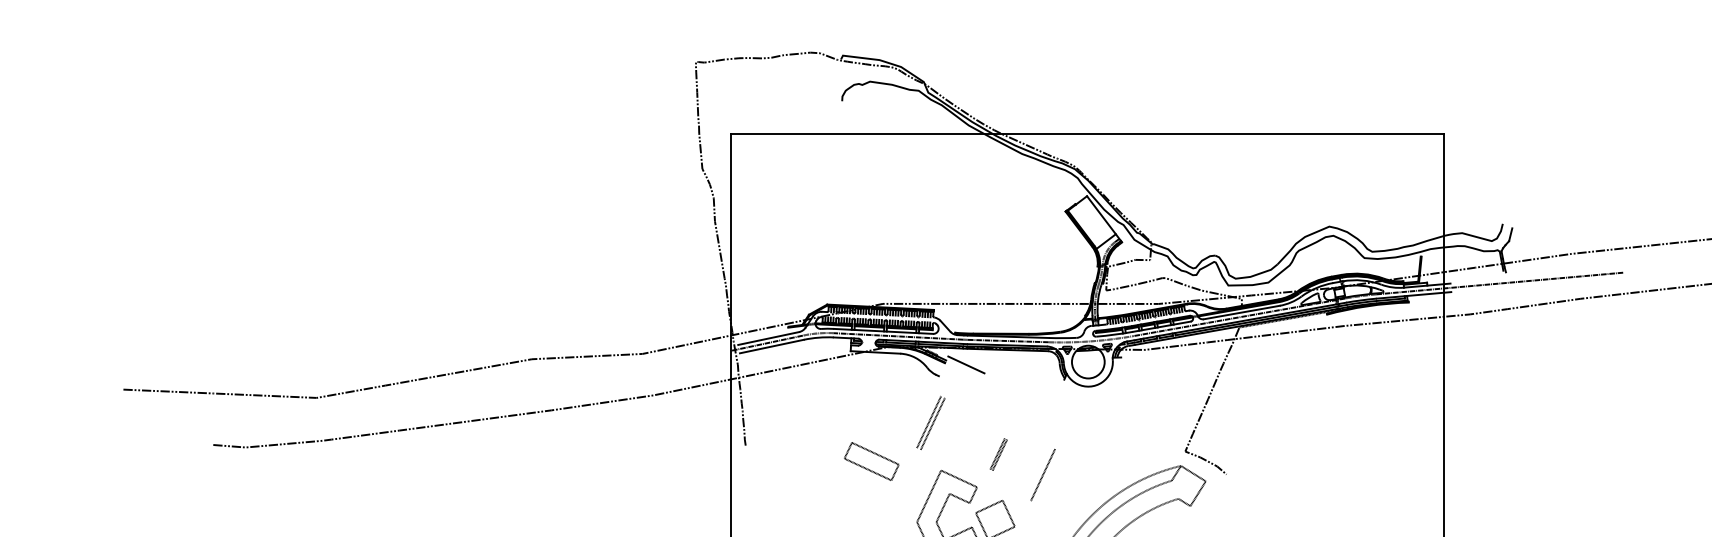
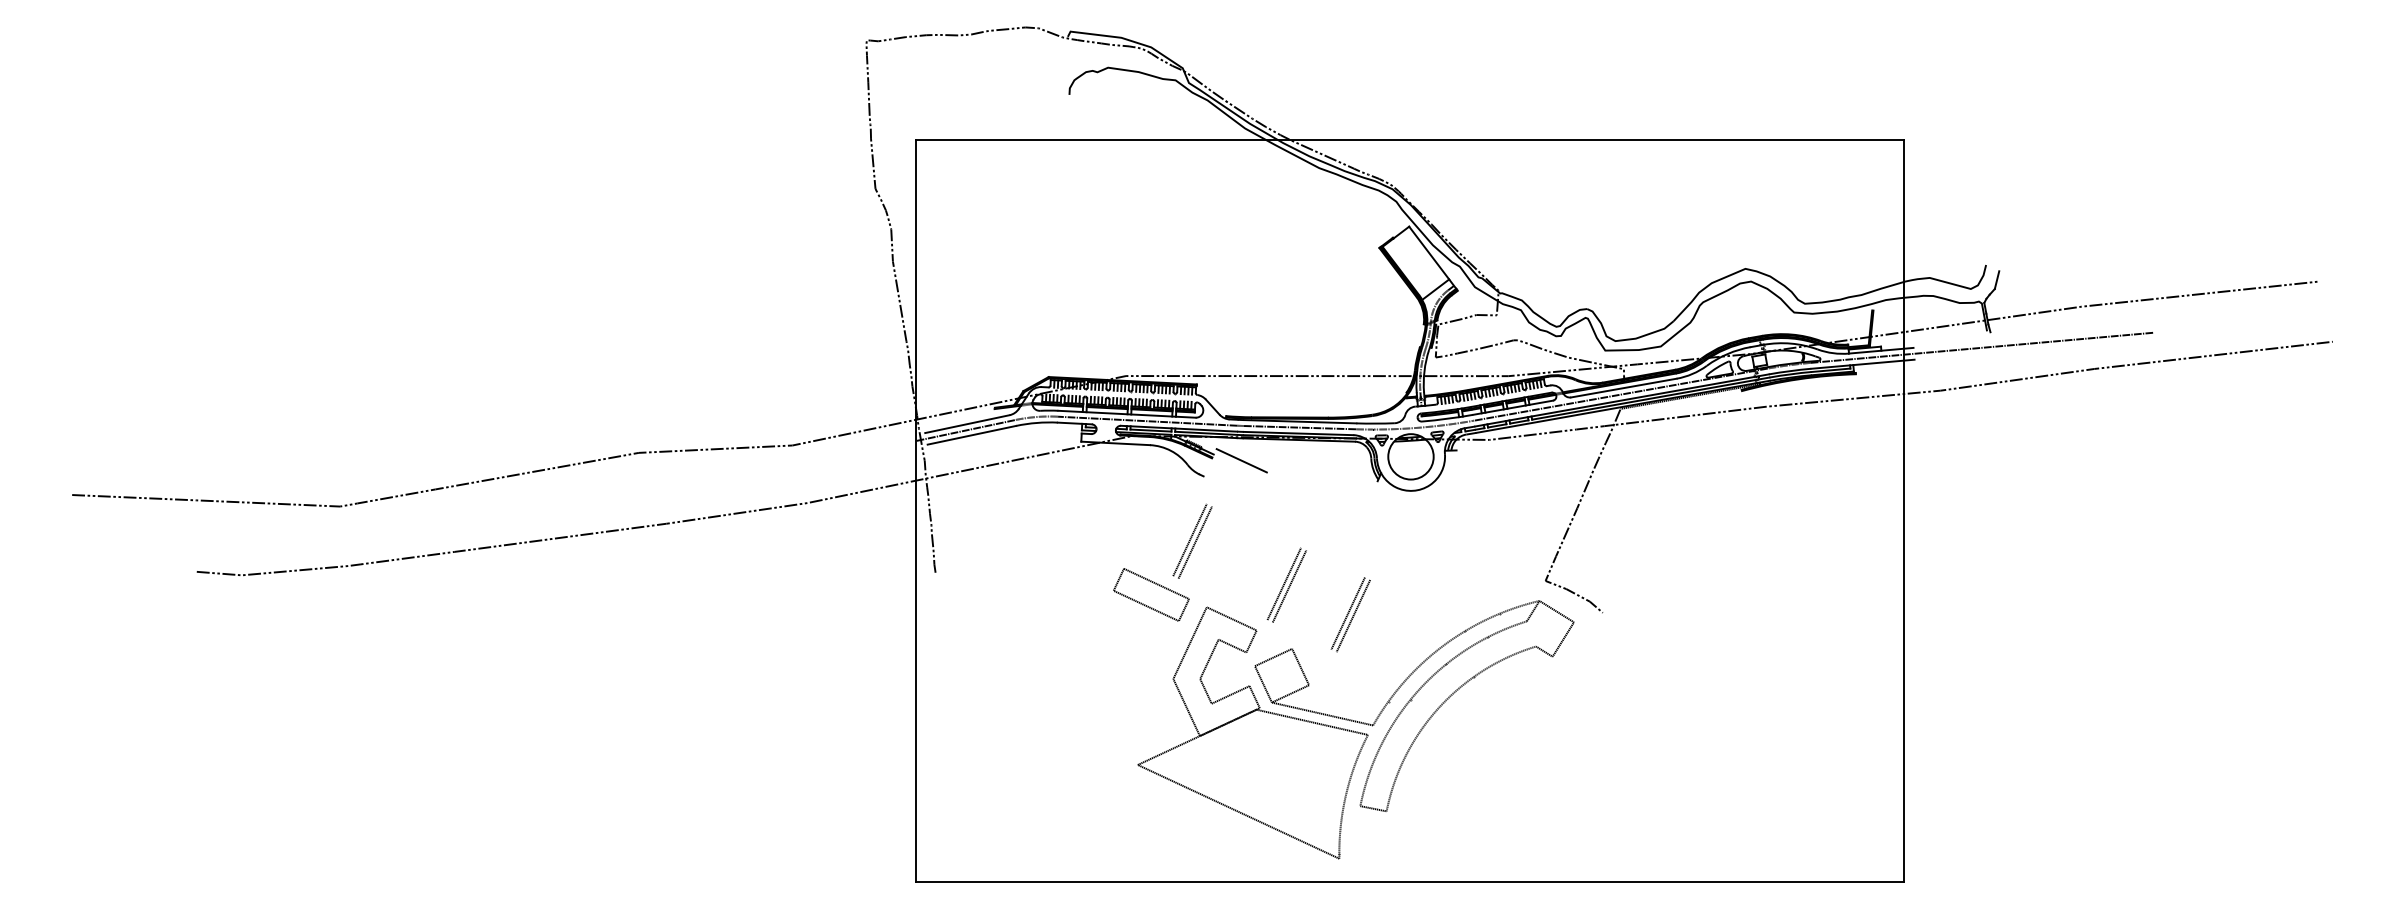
part: (998, 454) -> (1286, 584), size x1.67
part: (871, 461) -> (1151, 594), moved
line: (1046, 477) -> (1353, 616), added

